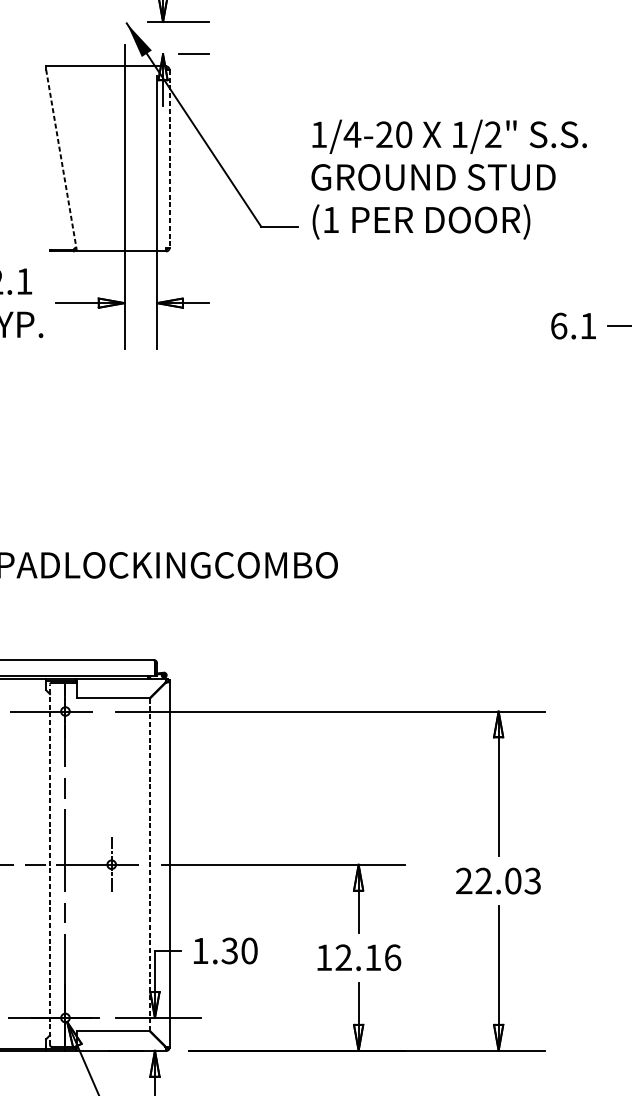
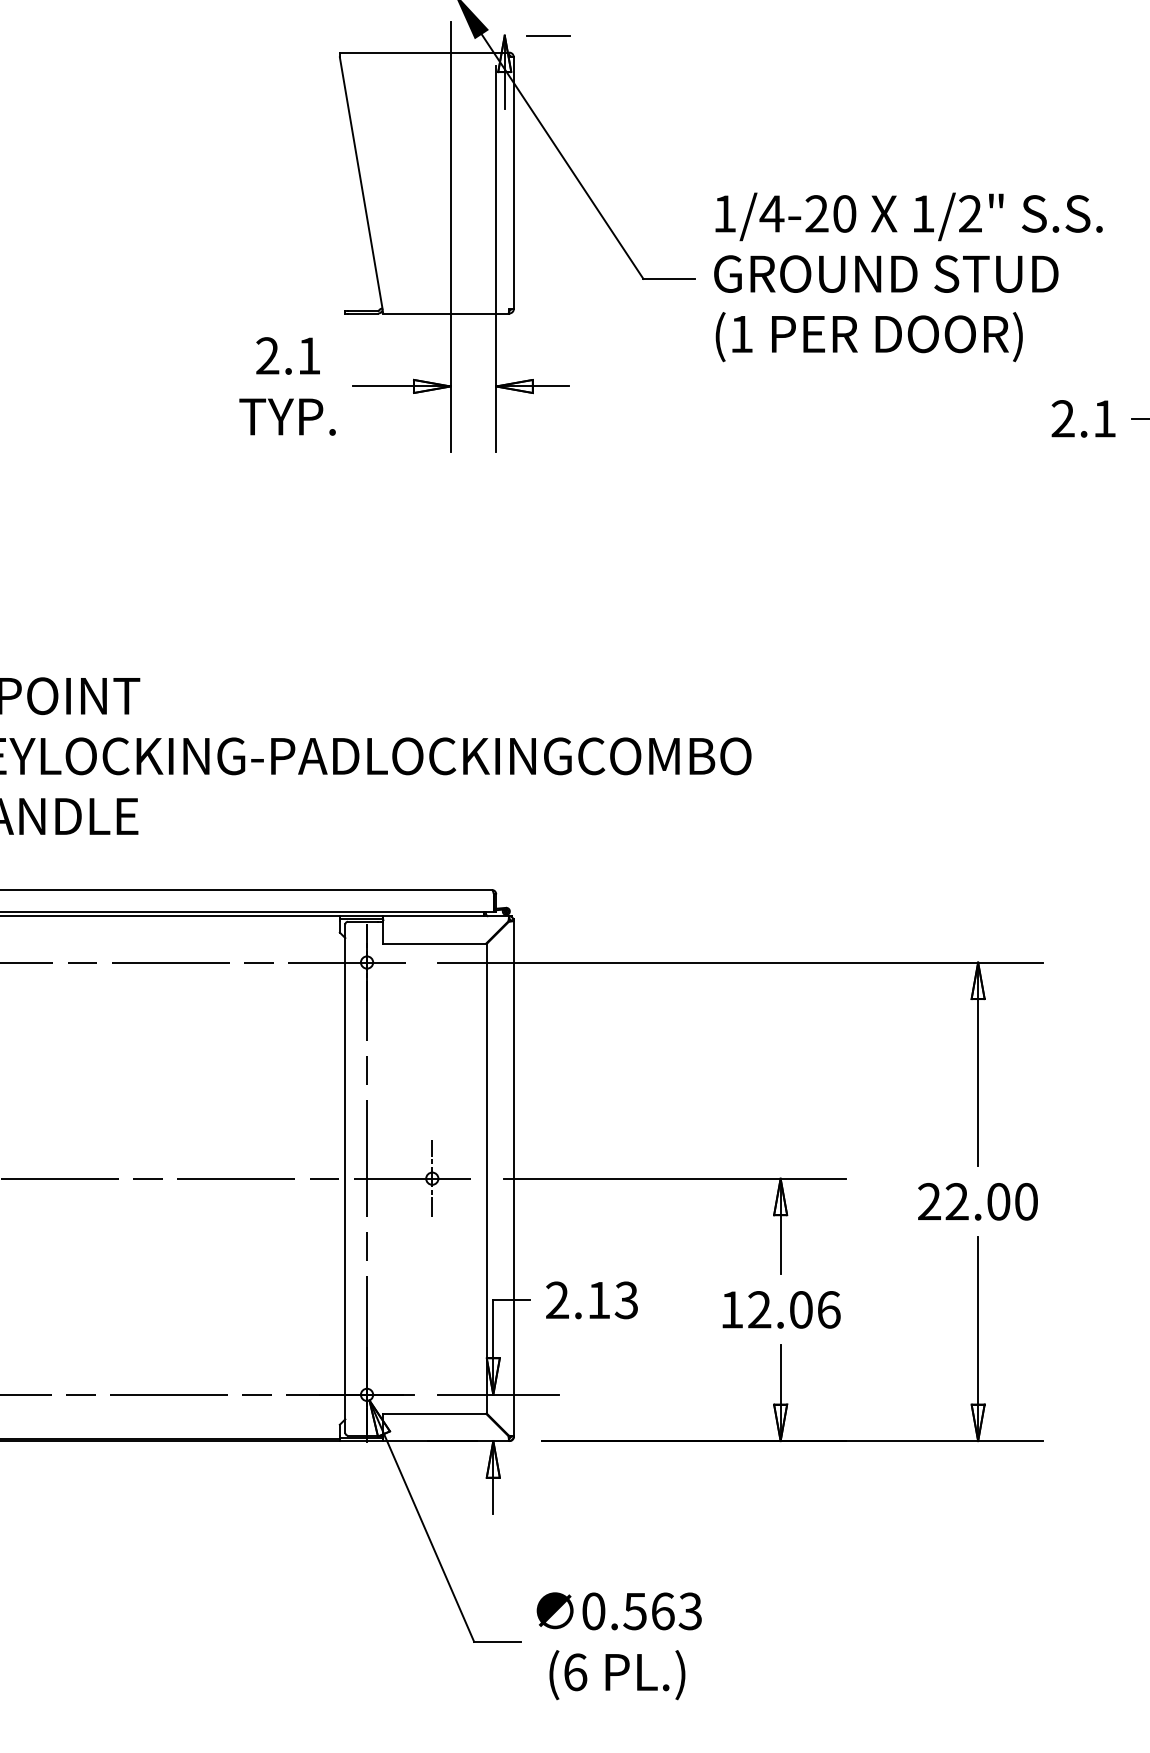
line: (61, 159) -> (361, 183), dashed -> solid
line: (169, 159) -> (513, 183), dashed -> solid
text: (449, 179) -> (908, 277), moved
text: (558, 325) -> (1062, 418), 6.1 -> 2.1
line: (50, 864) -> (345, 1178), dashed -> solid
line: (150, 864) -> (486, 1178), dashed -> solid
text: (532, 880) -> (1025, 1201), 22.03 -> 22.00
text: (225, 951) -> (592, 1300), 1.30 -> 2.13
text: (373, 957) -> (801, 1309), 12.16 -> 12.06

